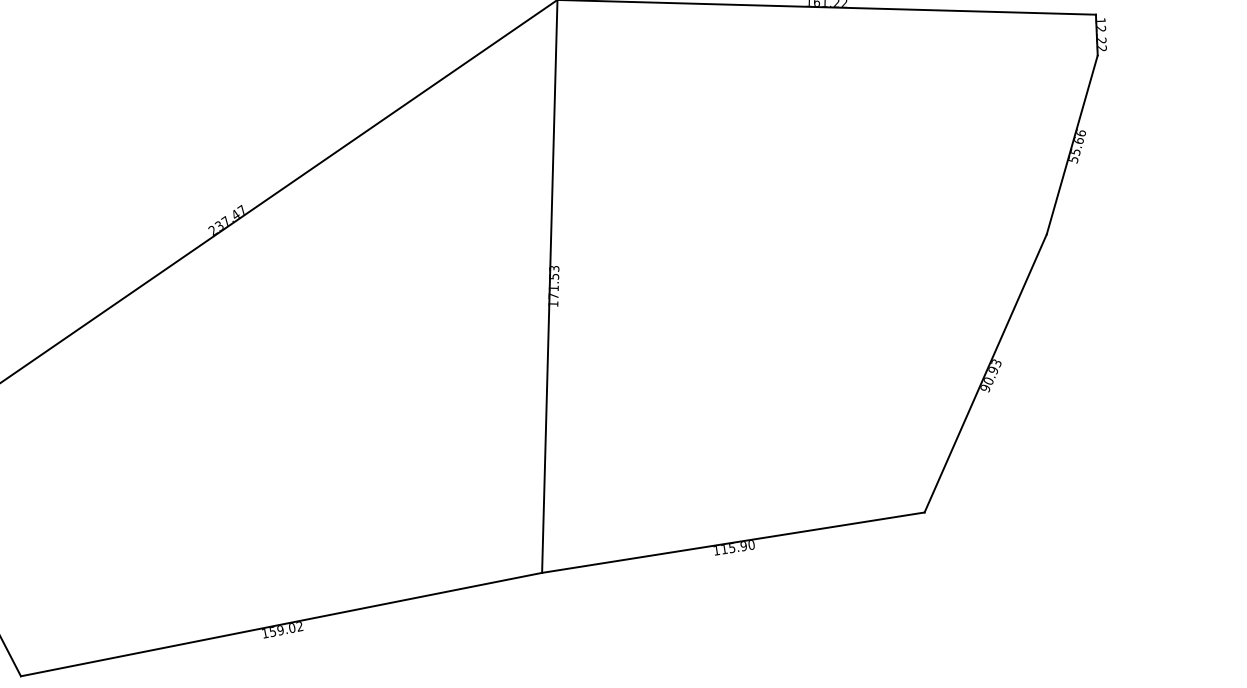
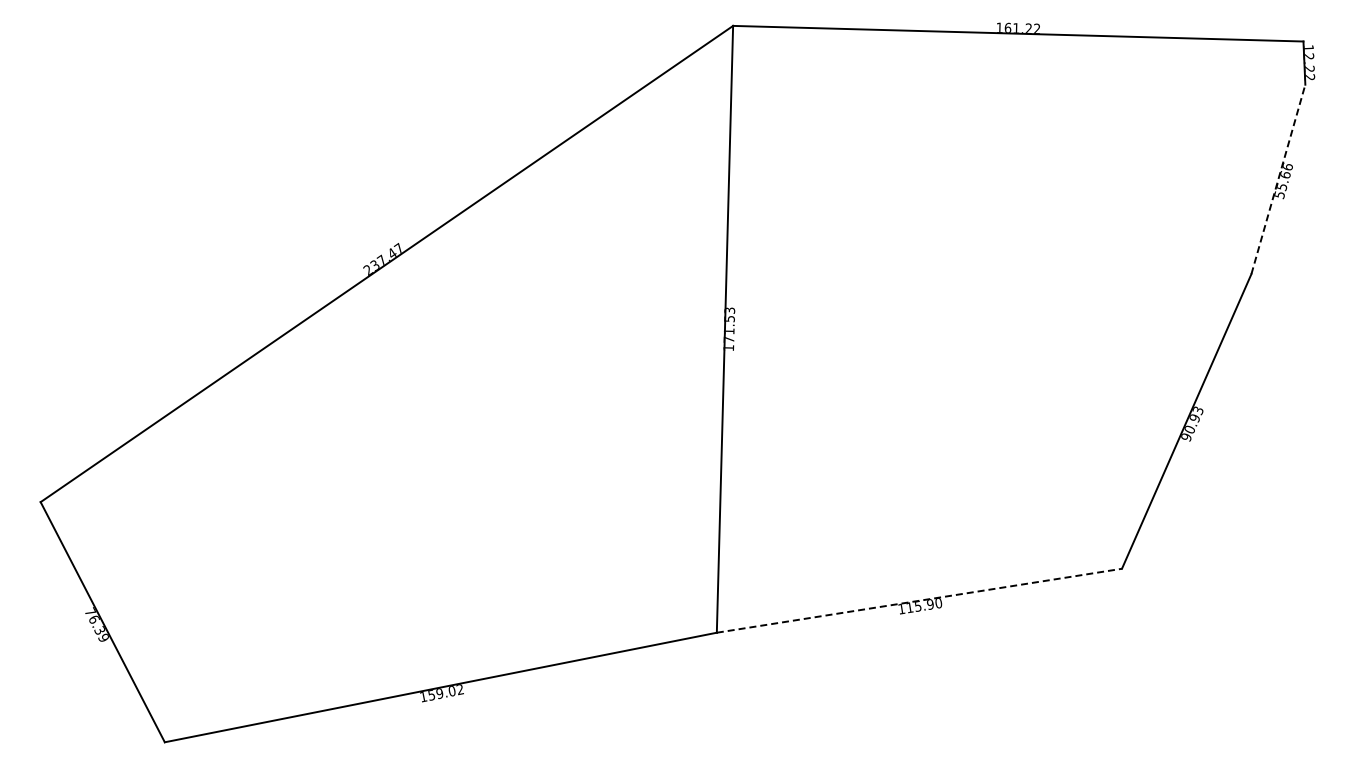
line: (1072, 144) -> (1278, 178), solid -> dashed
line: (733, 542) -> (919, 600), solid -> dashed

